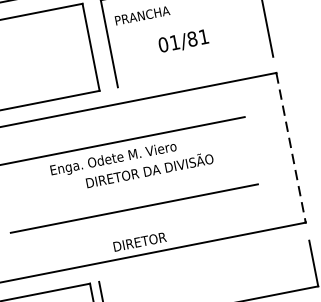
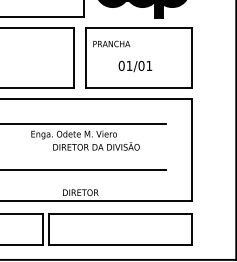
text: (192, 38) -> (141, 65), 01/81 -> 01/01
line: (195, 72) -> (139, 88), added
line: (291, 148) -> (192, 150), dashed -> solid
line: (204, 261) -> (120, 213), added

